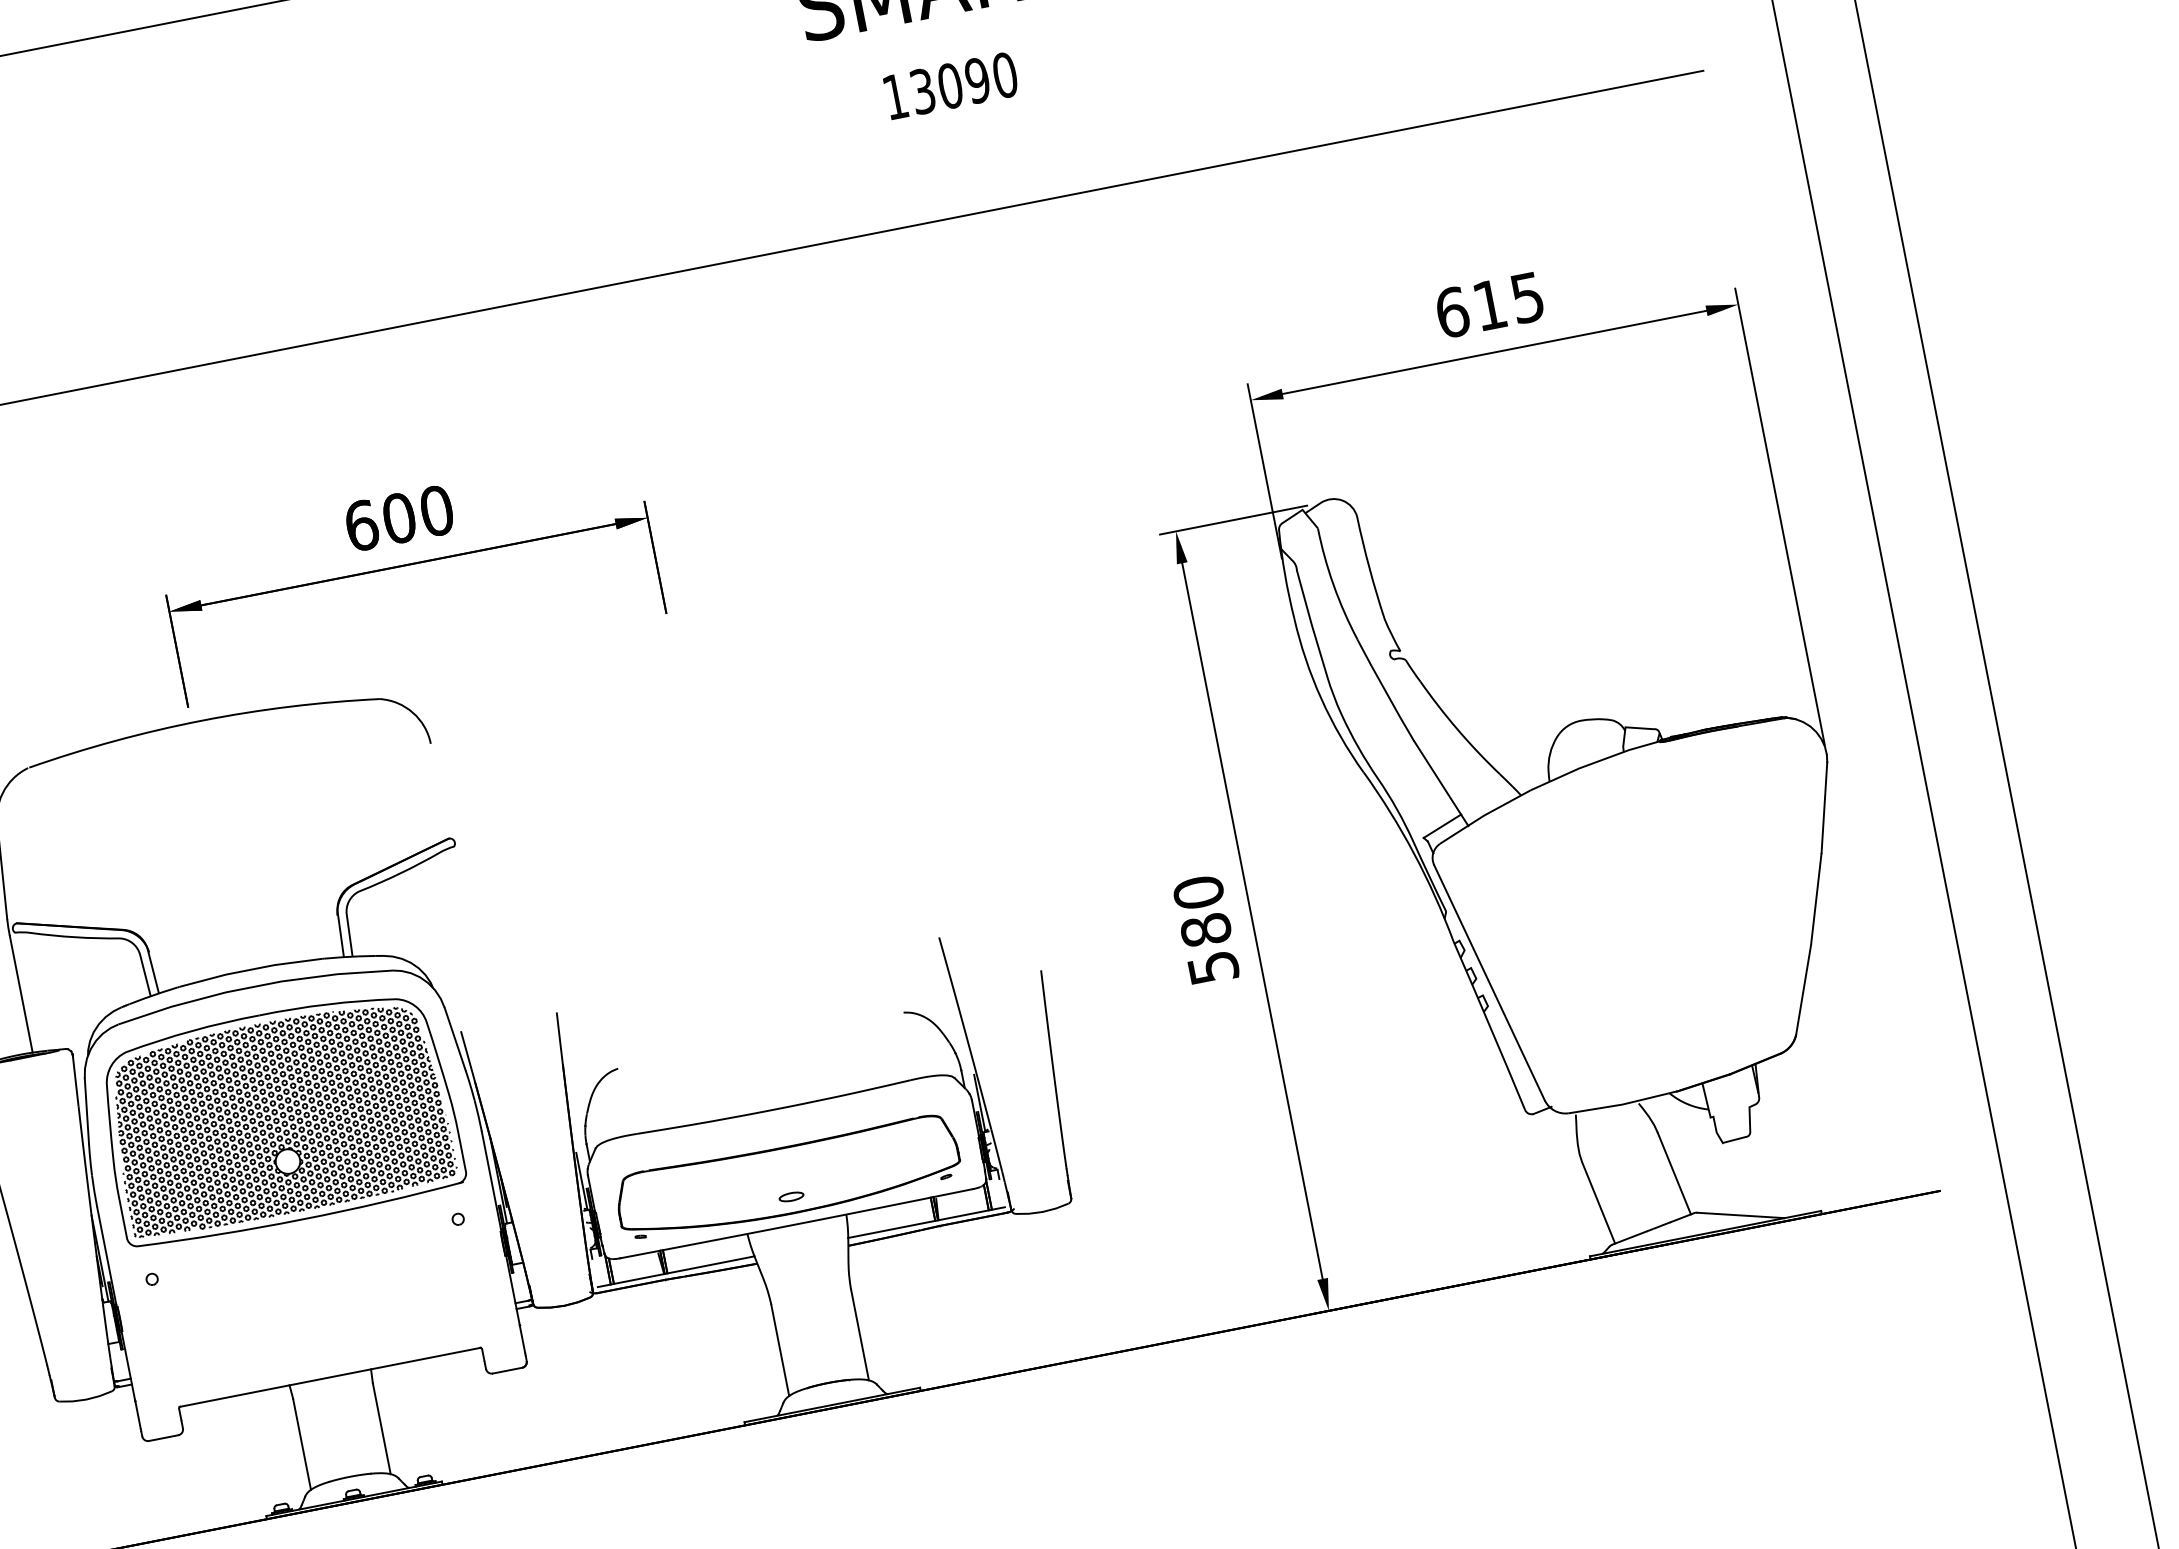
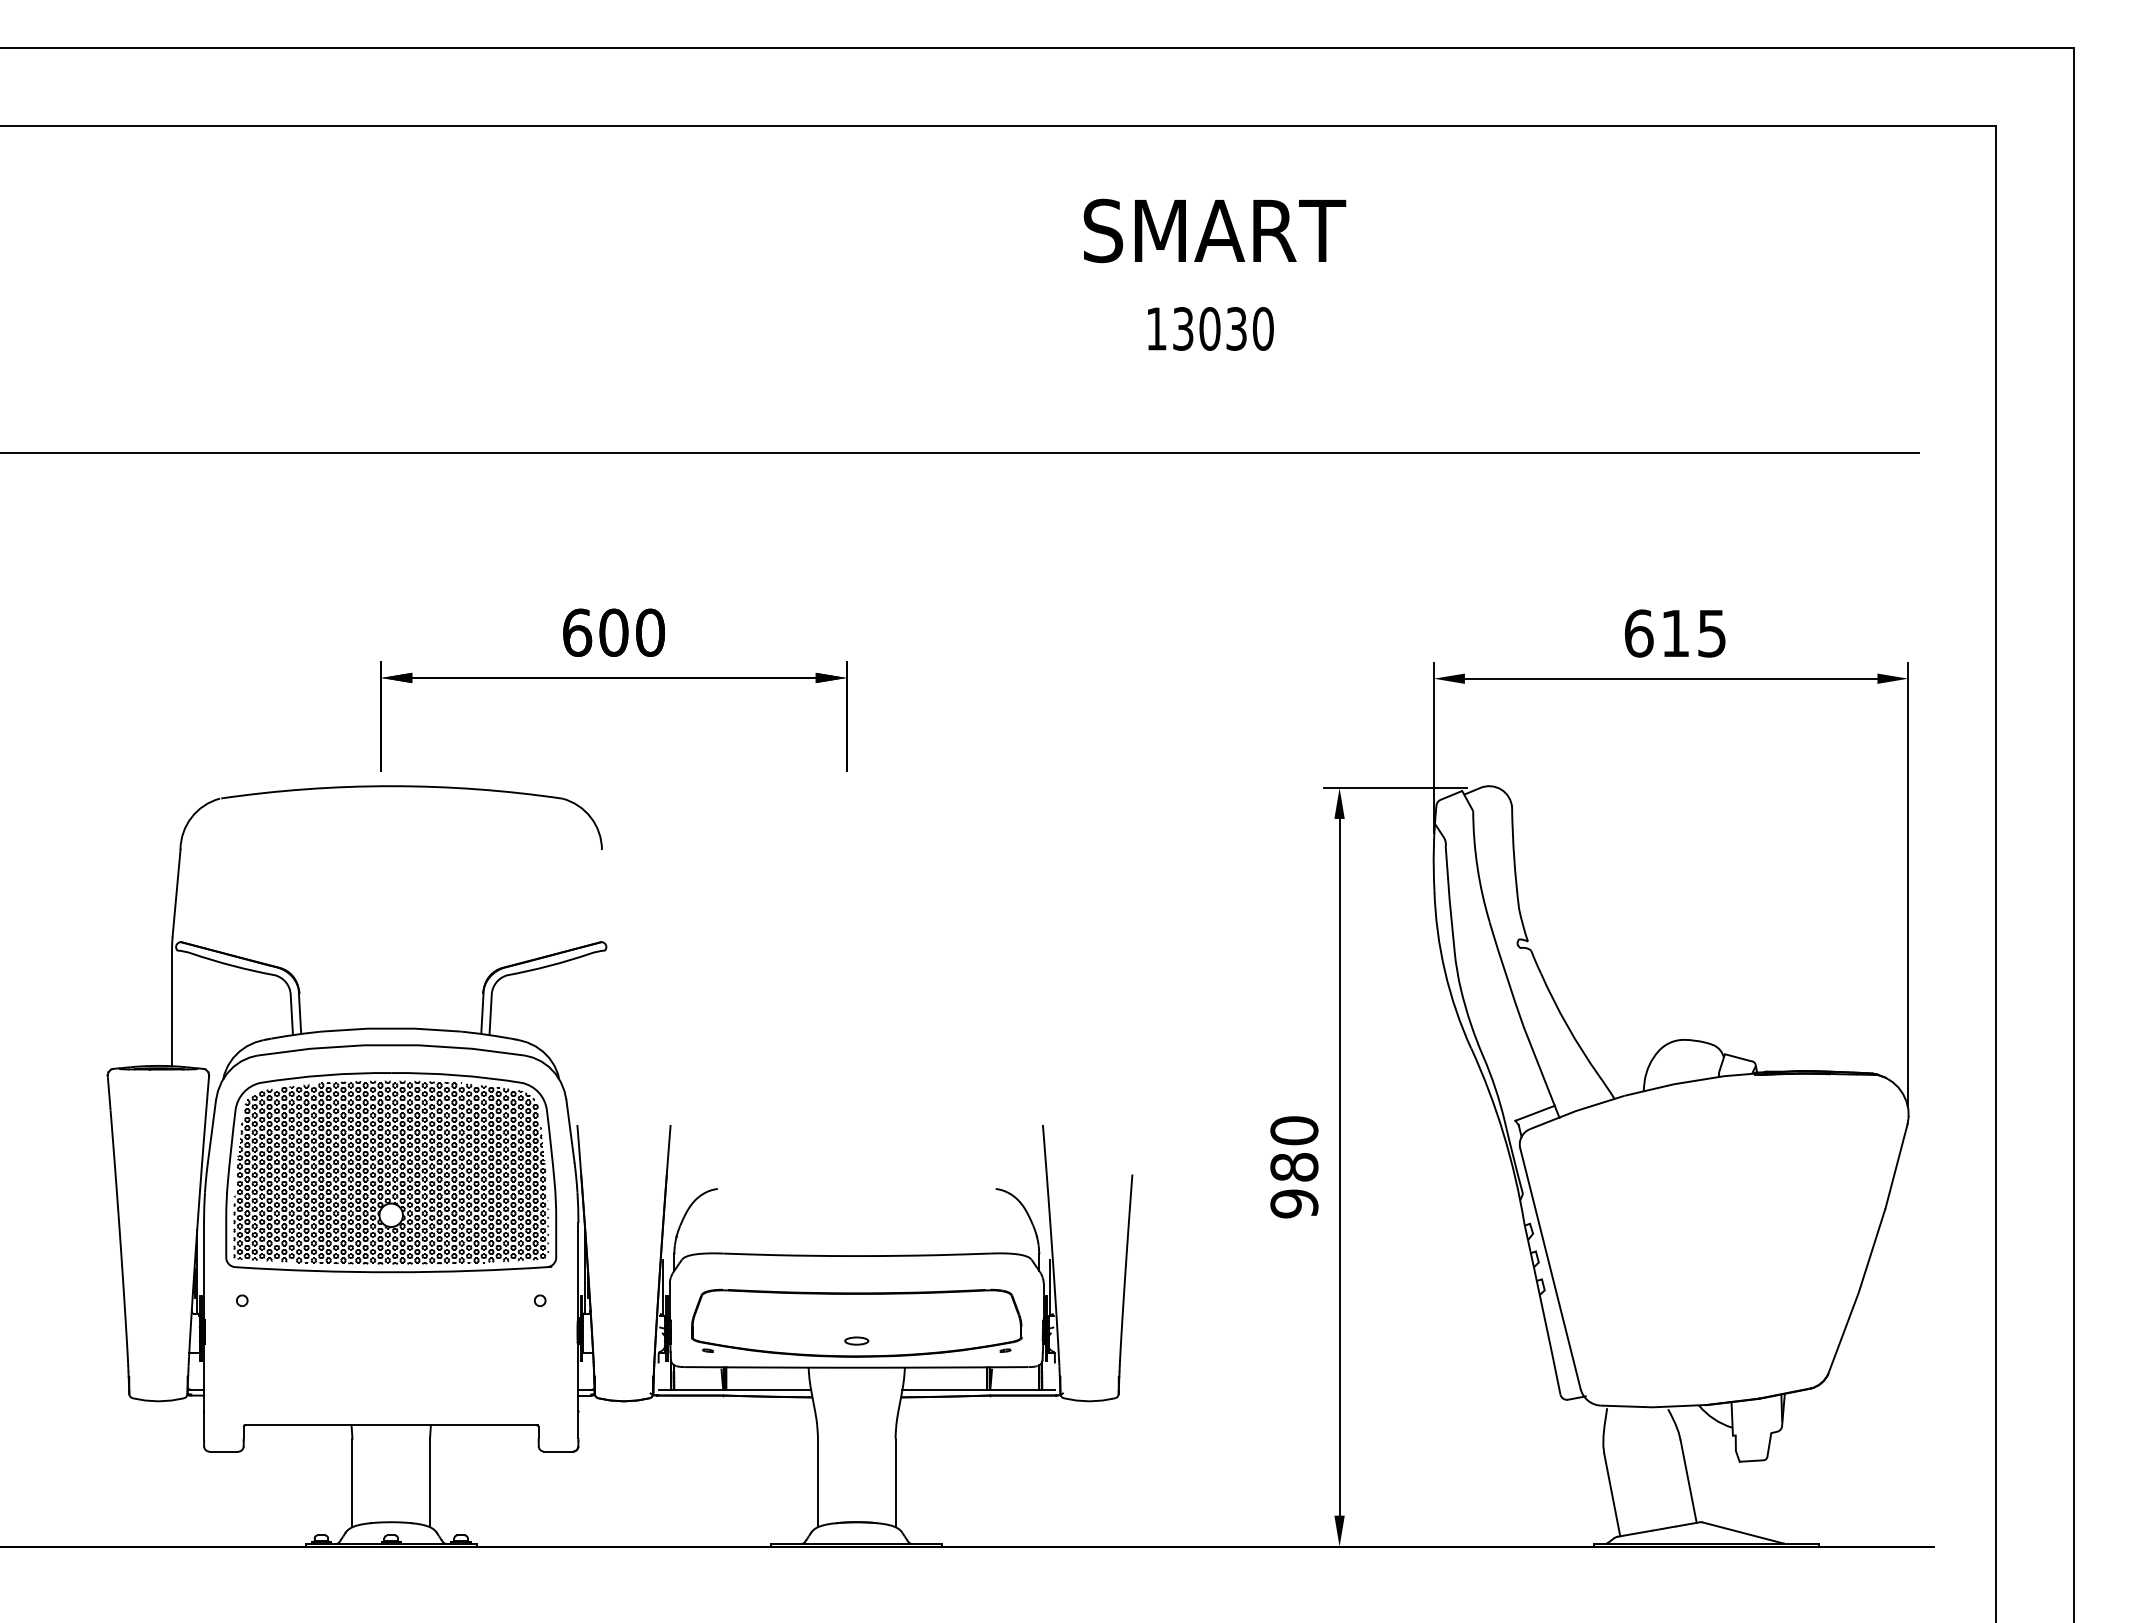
text: (977, 80) -> (1236, 328), 13090 -> 13030
text: (1213, 967) -> (1294, 1203), 580 -> 980

